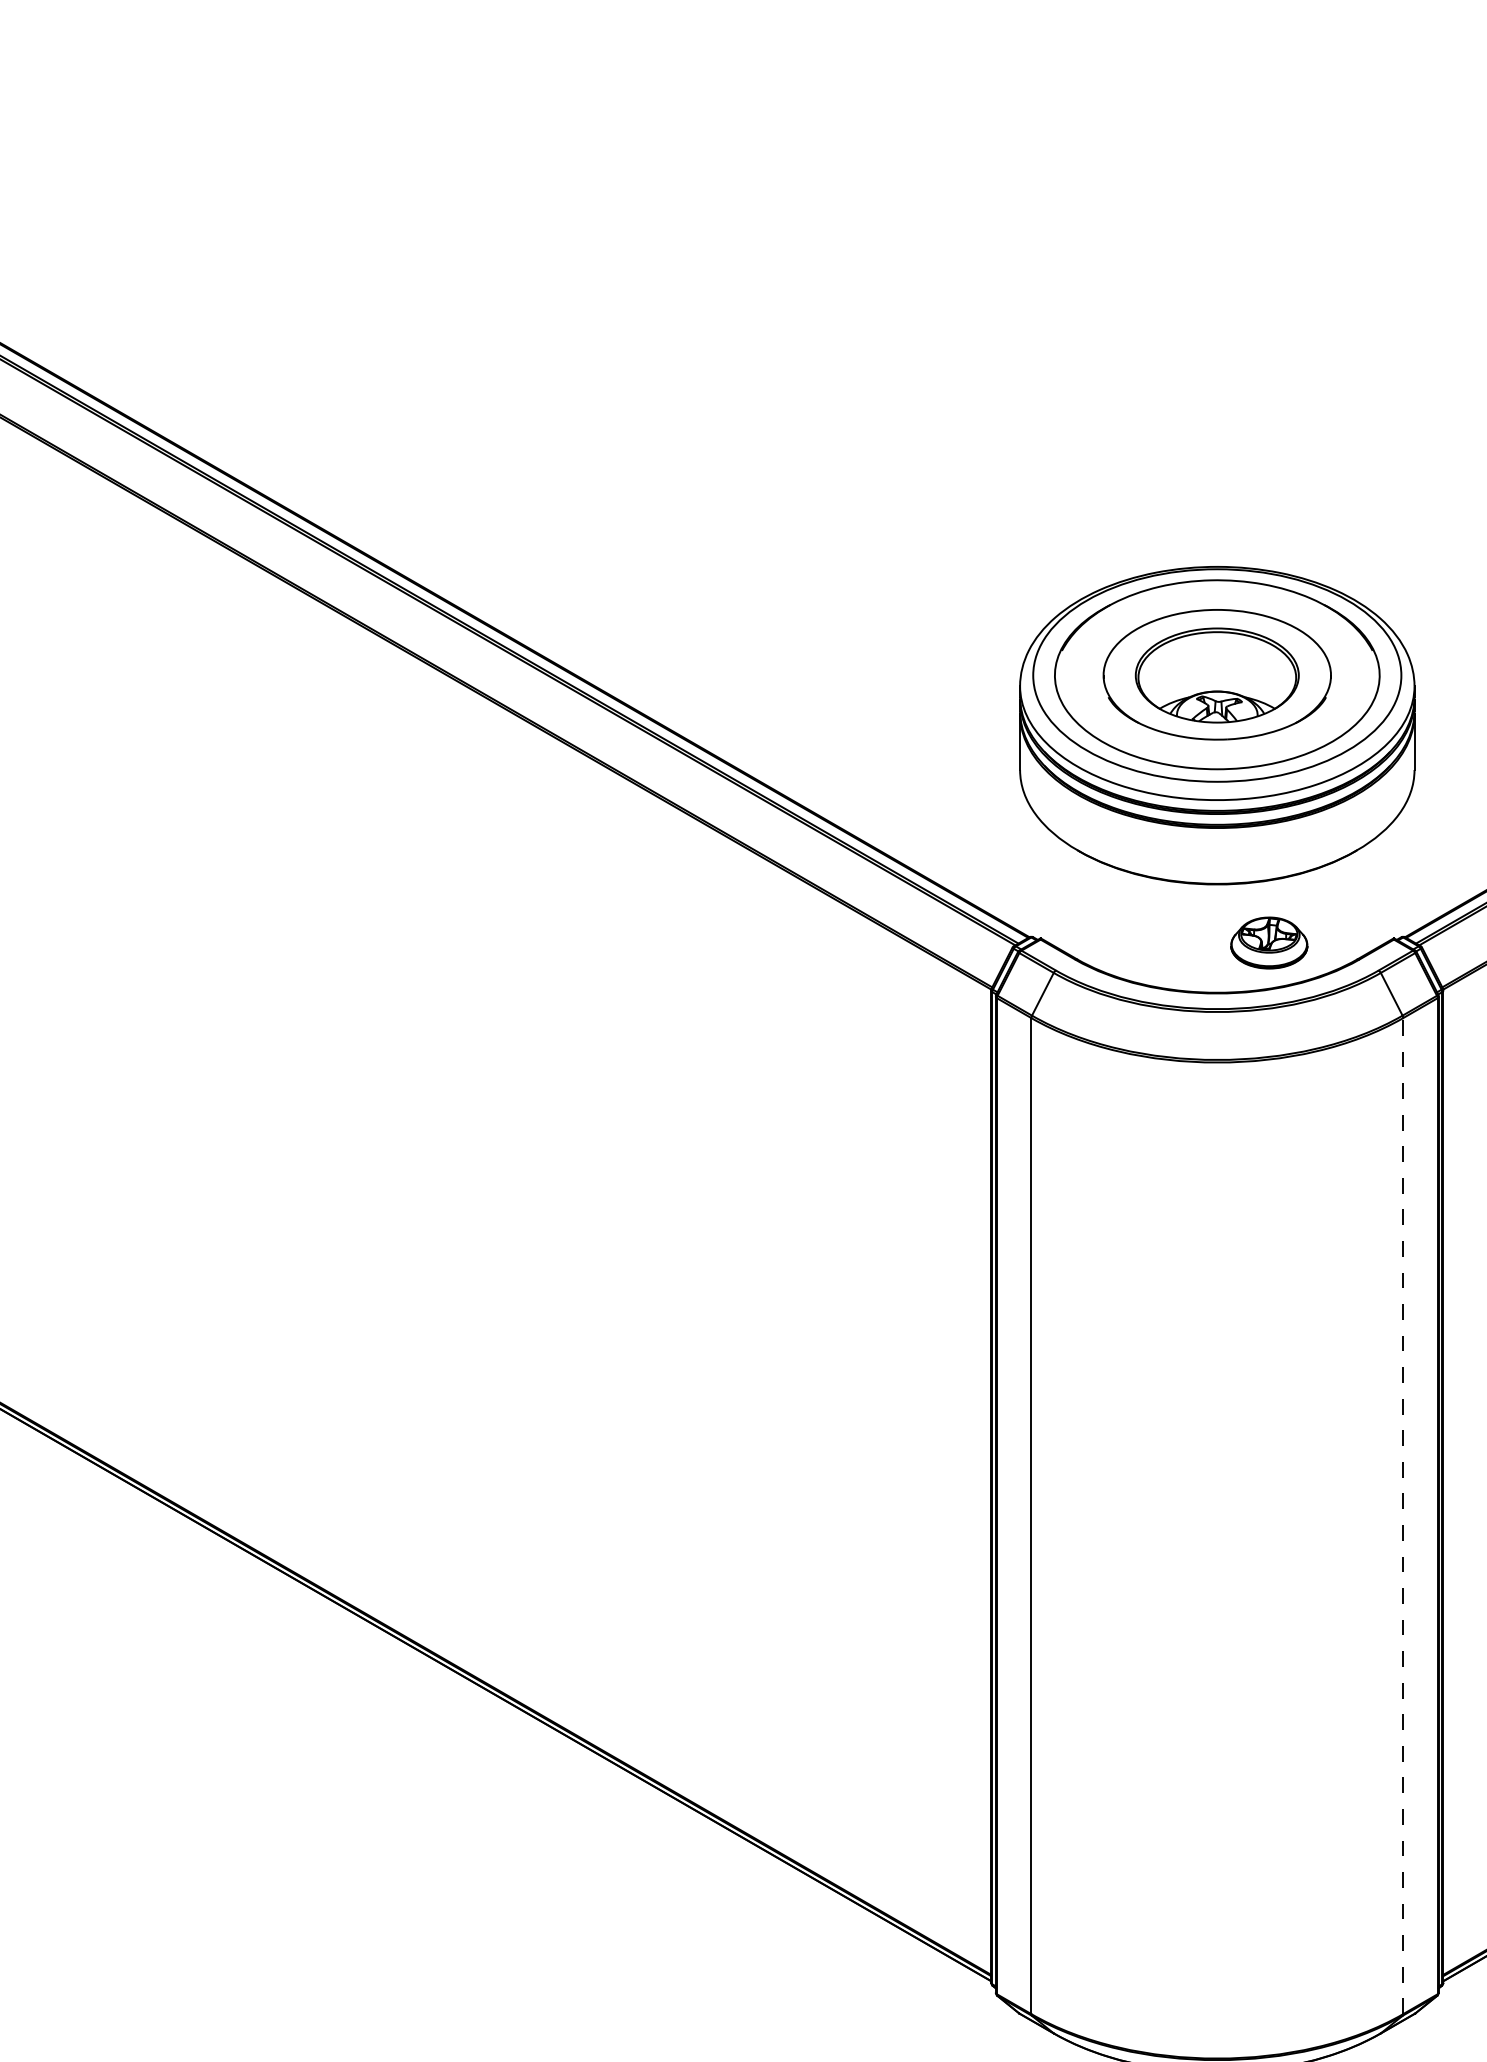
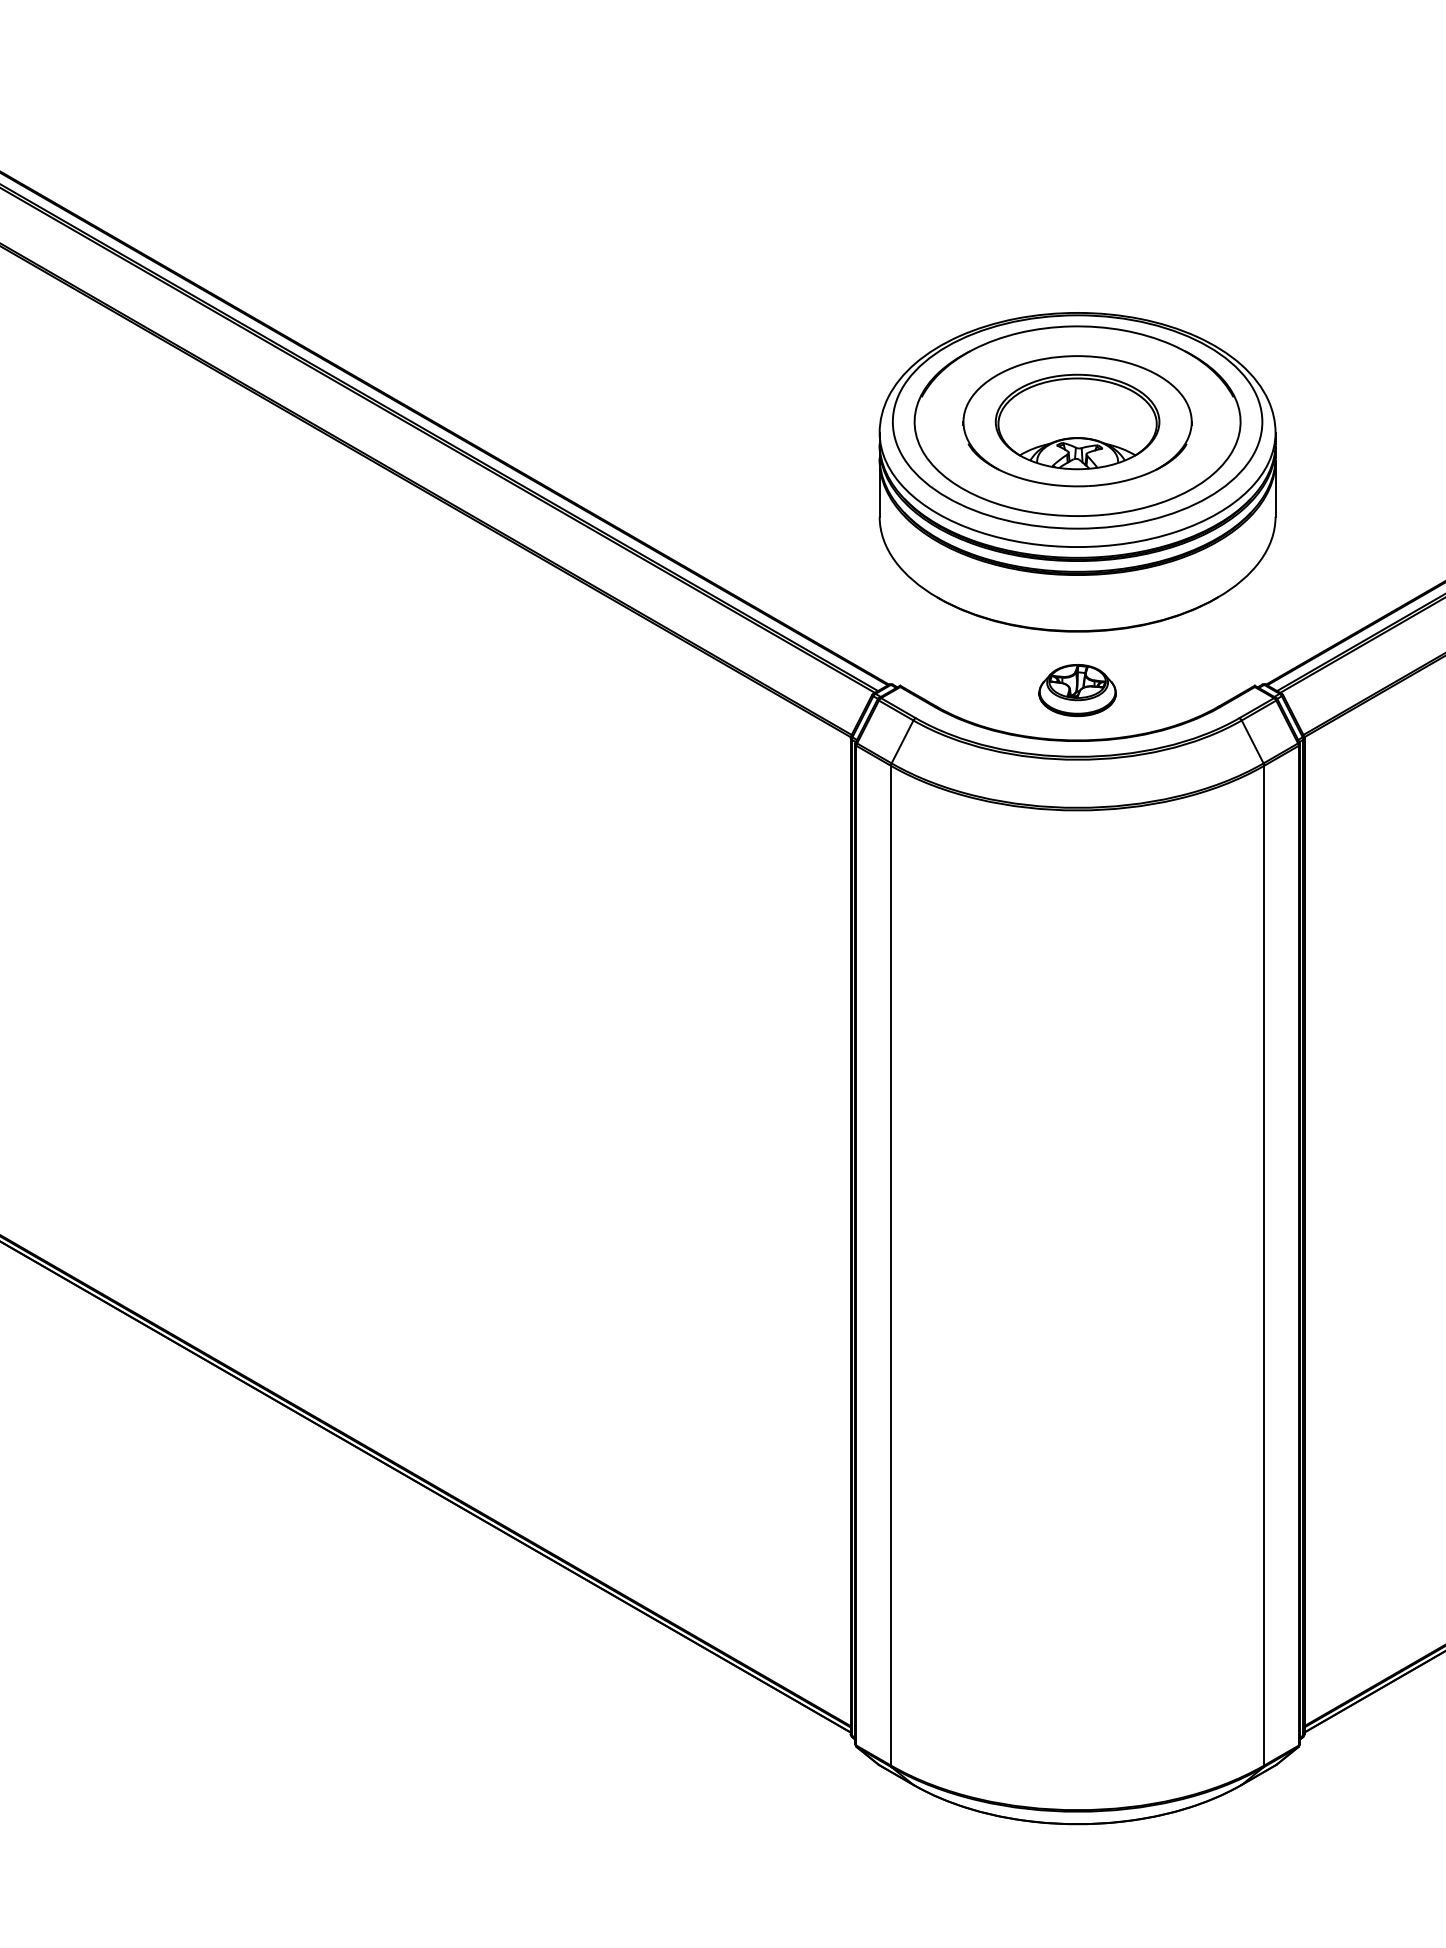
part: (1269, 942) -> (1077, 689), moved
line: (1403, 1515) -> (1264, 1265), dashed -> solid

